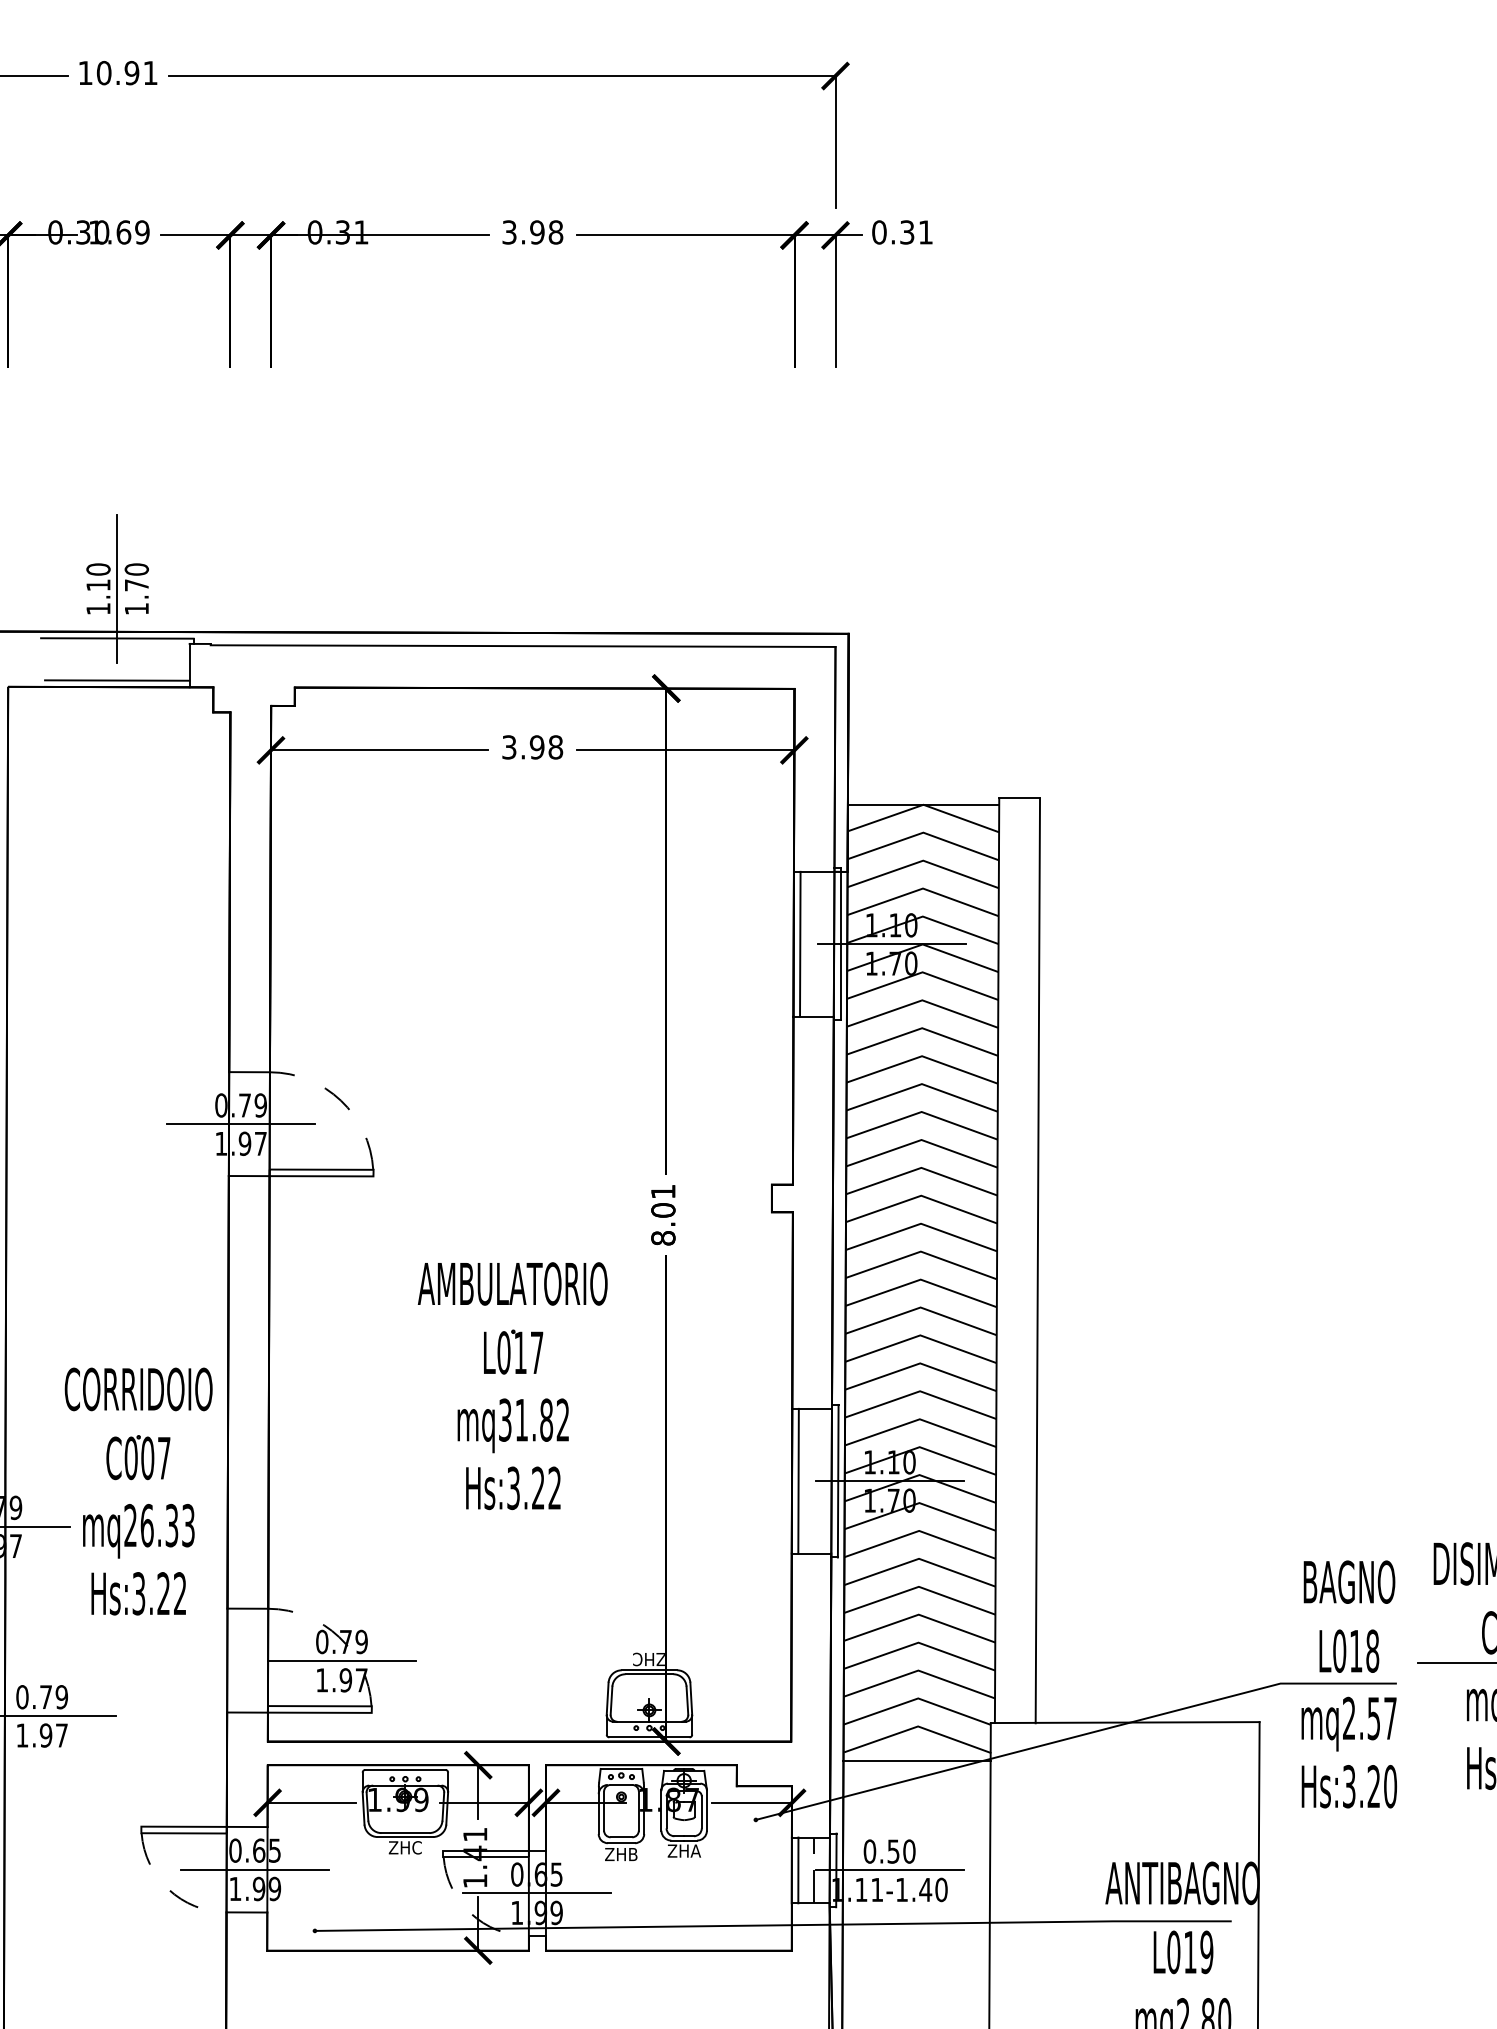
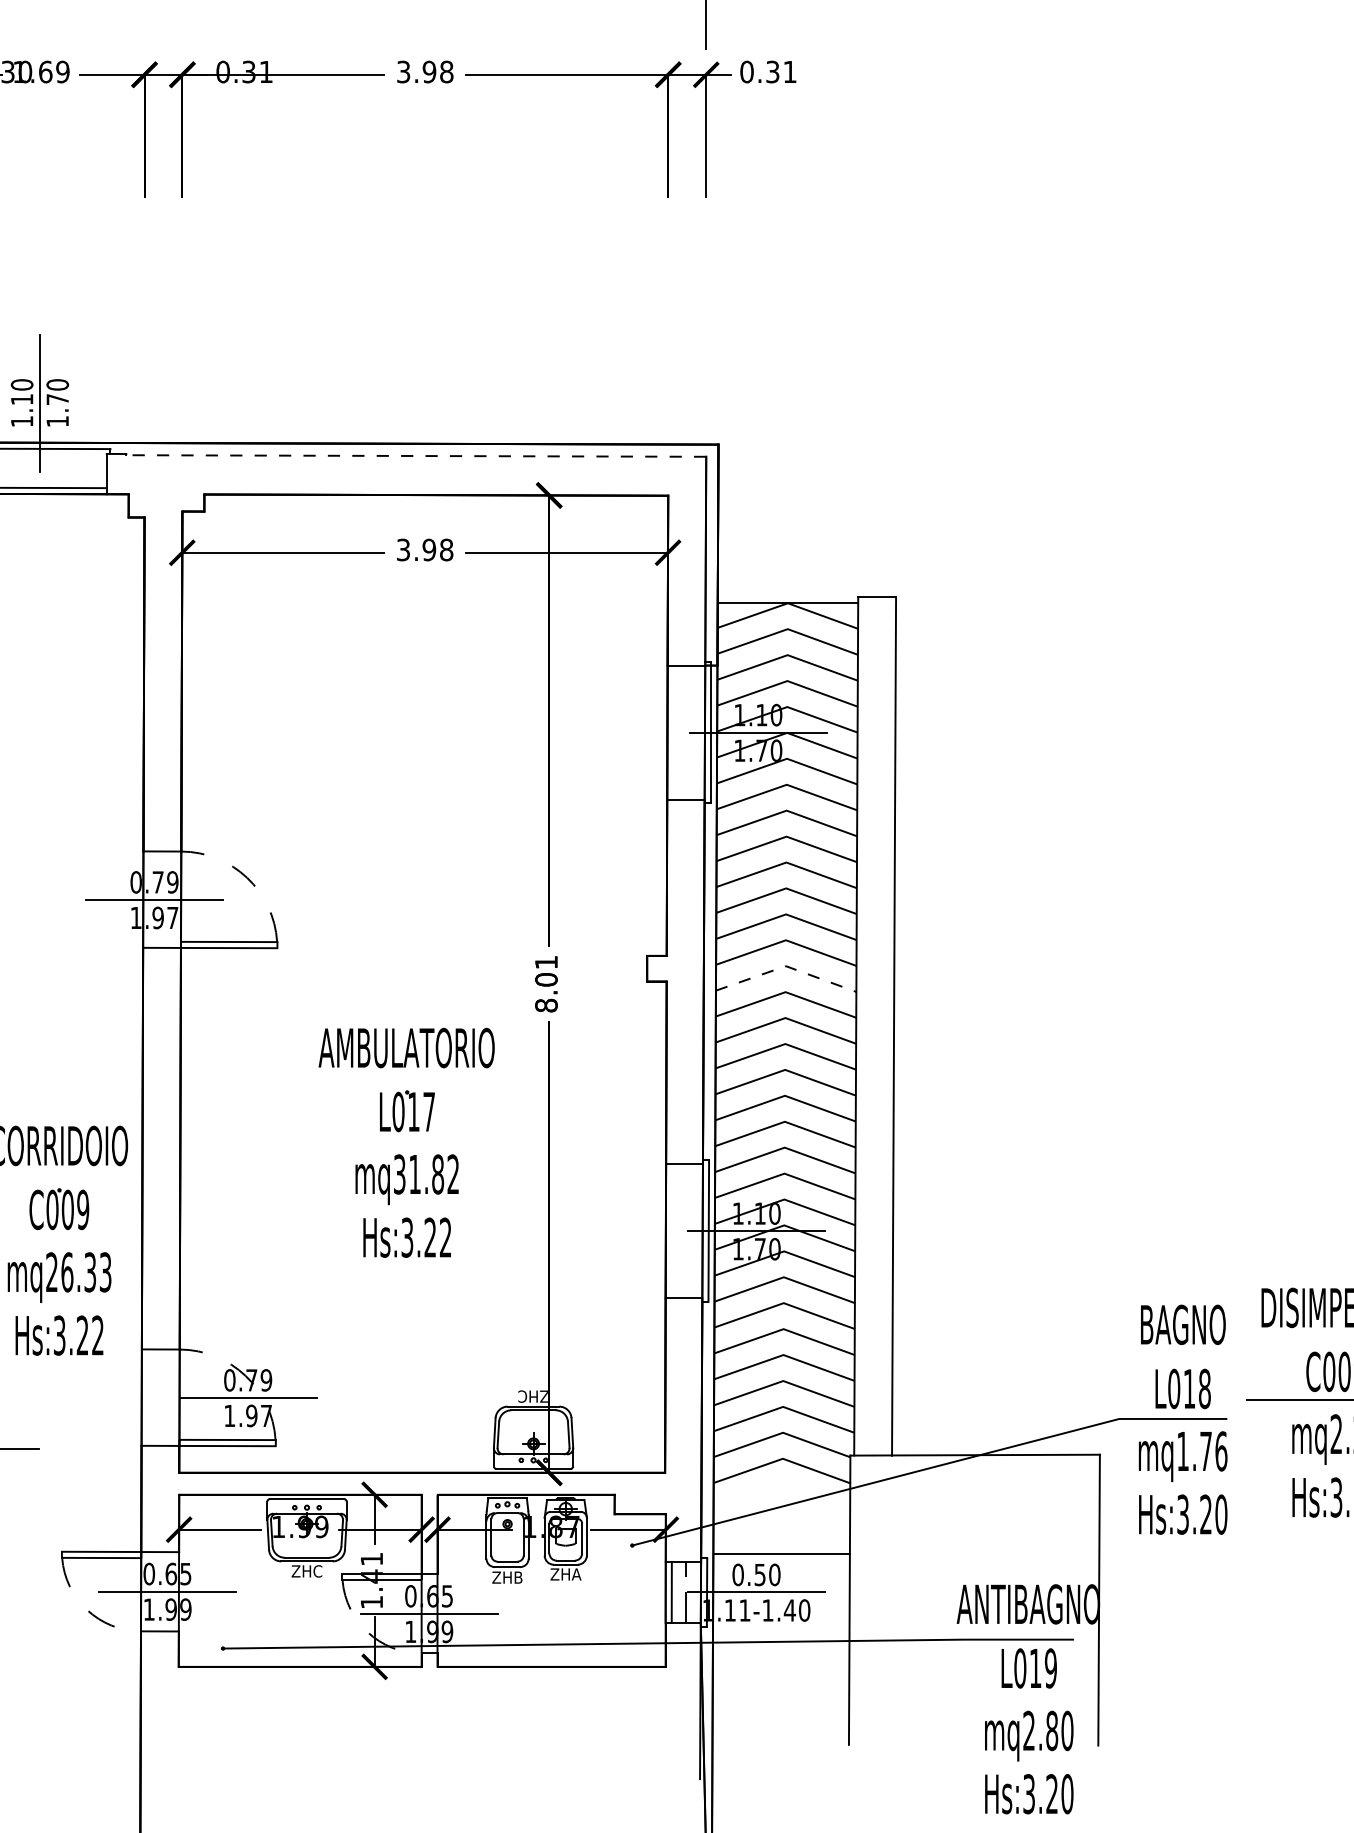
line: (522, 646) -> (415, 456), solid -> dashed
line: (800, 943) -> (673, 732), removed
line: (921, 1195) -> (786, 965), solid -> dashed
text: (163, 1458) -> (82, 1210), C007 -> C009
line: (798, 1480) -> (671, 1230), removed
text: (1370, 1718) -> (1202, 1451), mq2.57 -> mq1.76
line: (916, 1761) -> (781, 1554), moved

